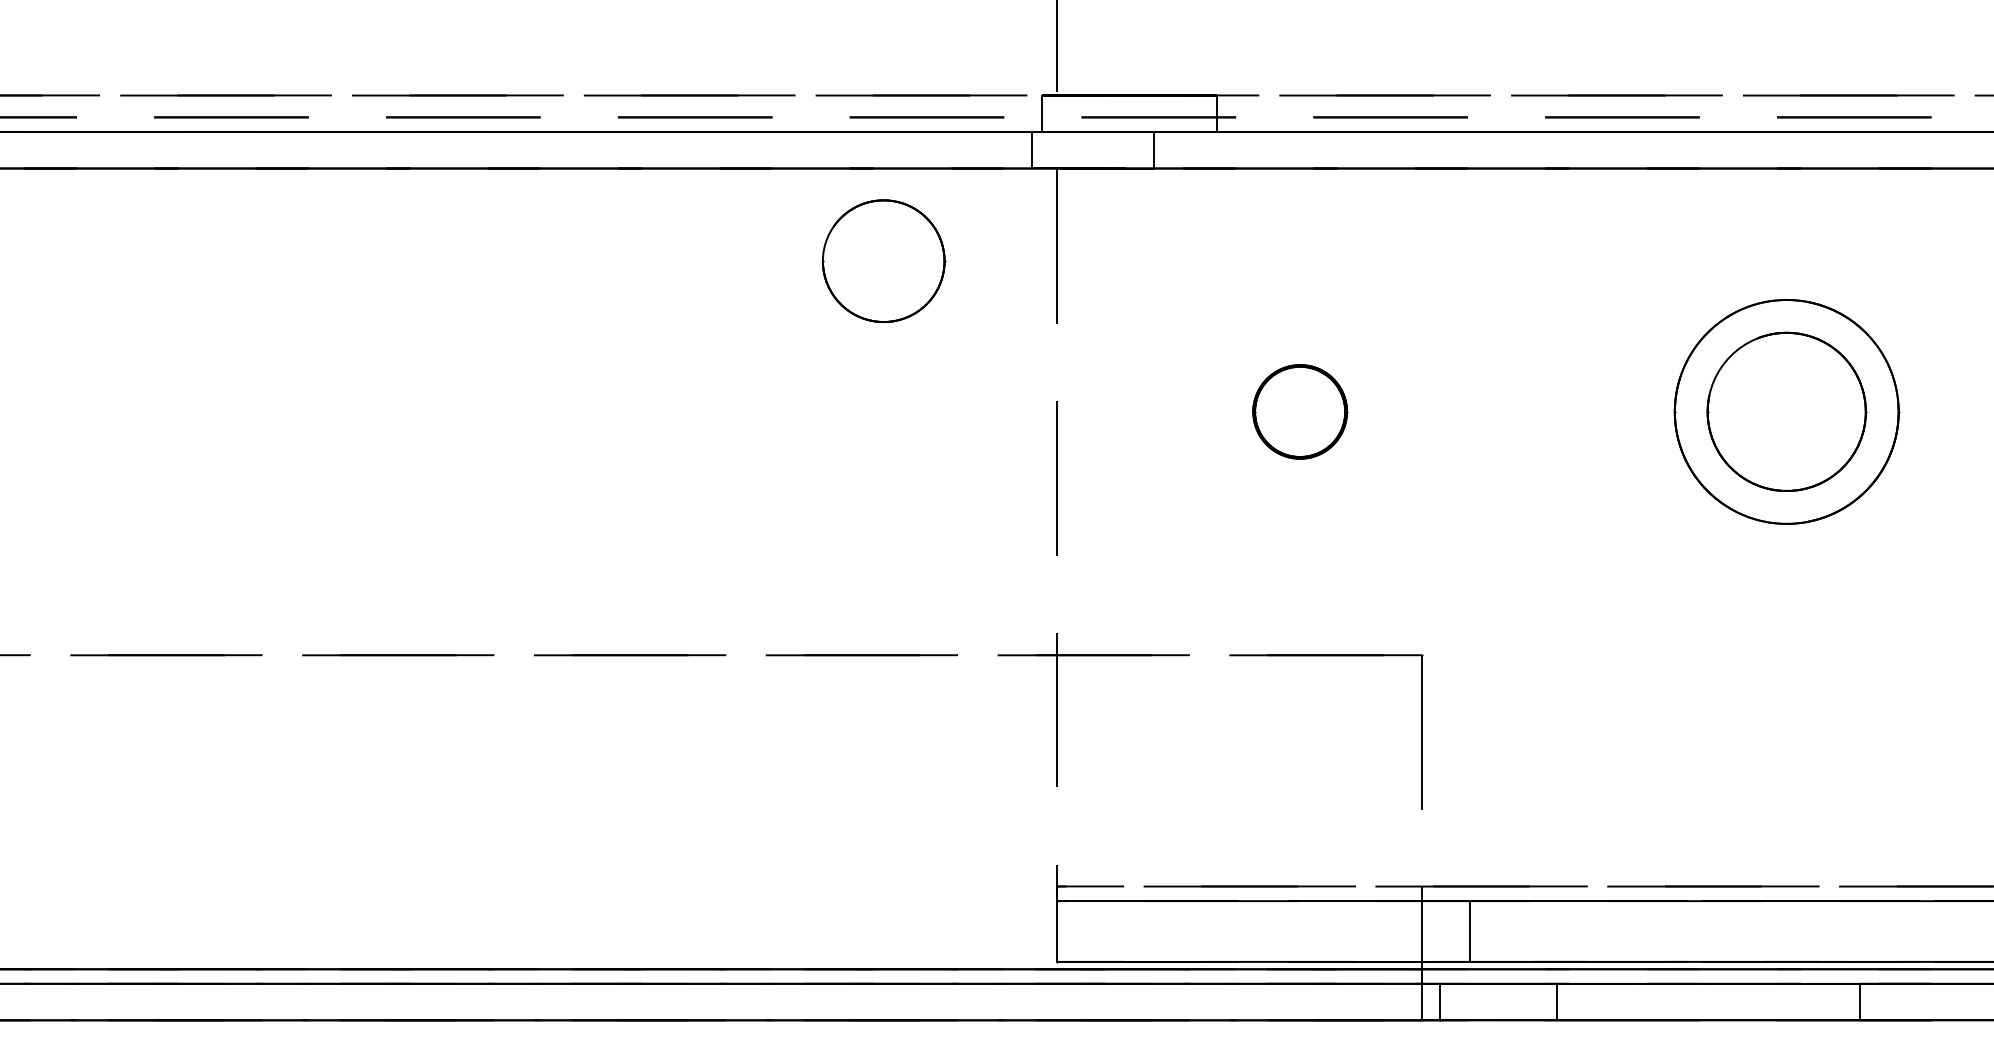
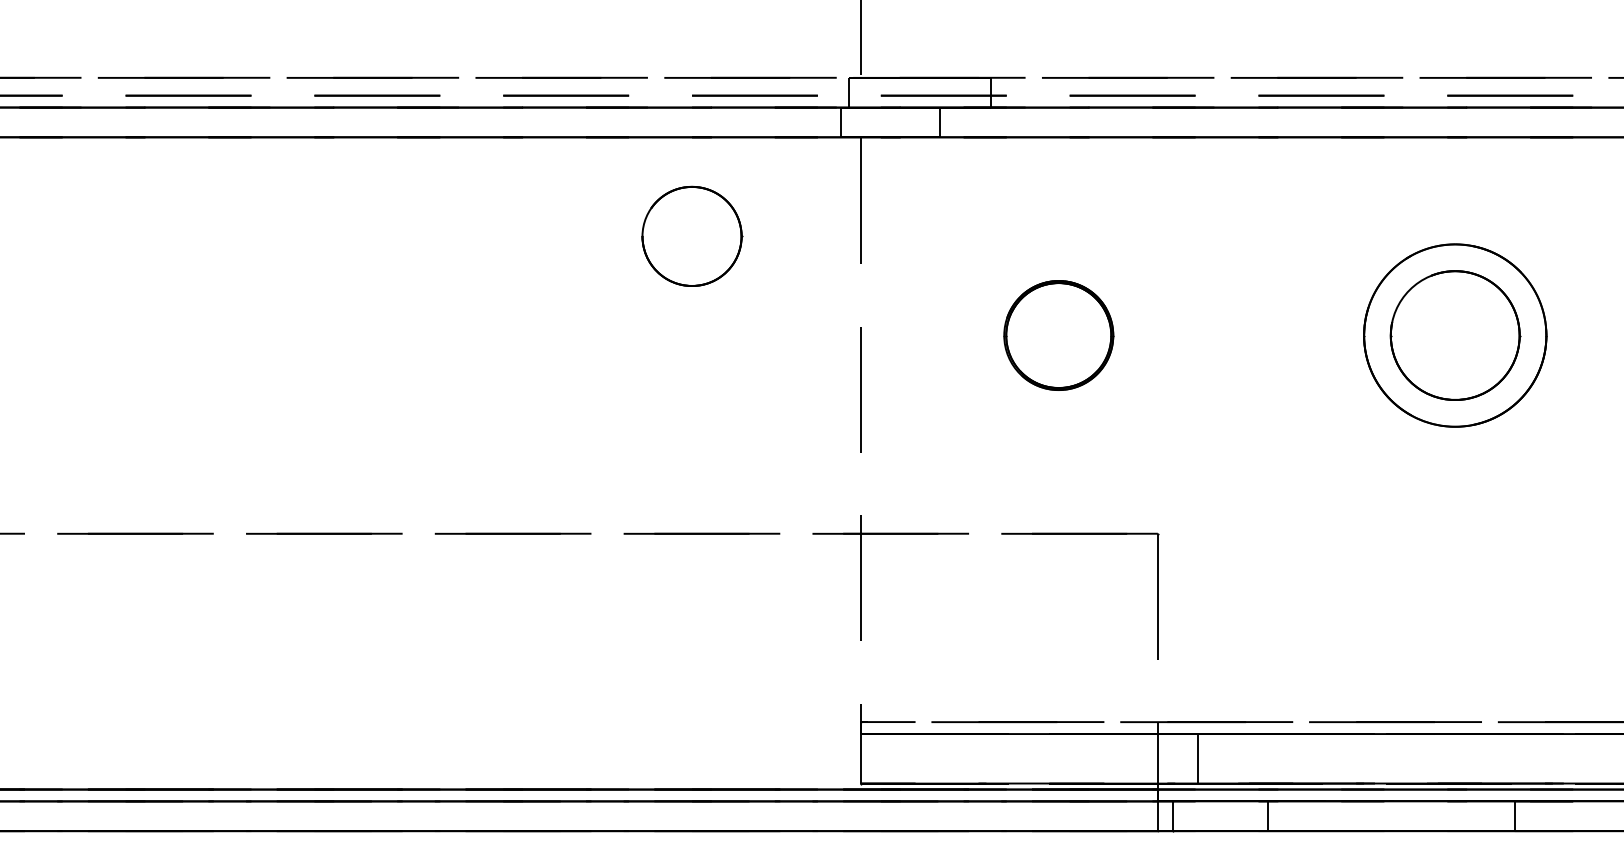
part: (883, 260) -> (691, 235), moved
part: (1300, 411) -> (1059, 335), size x1.43

